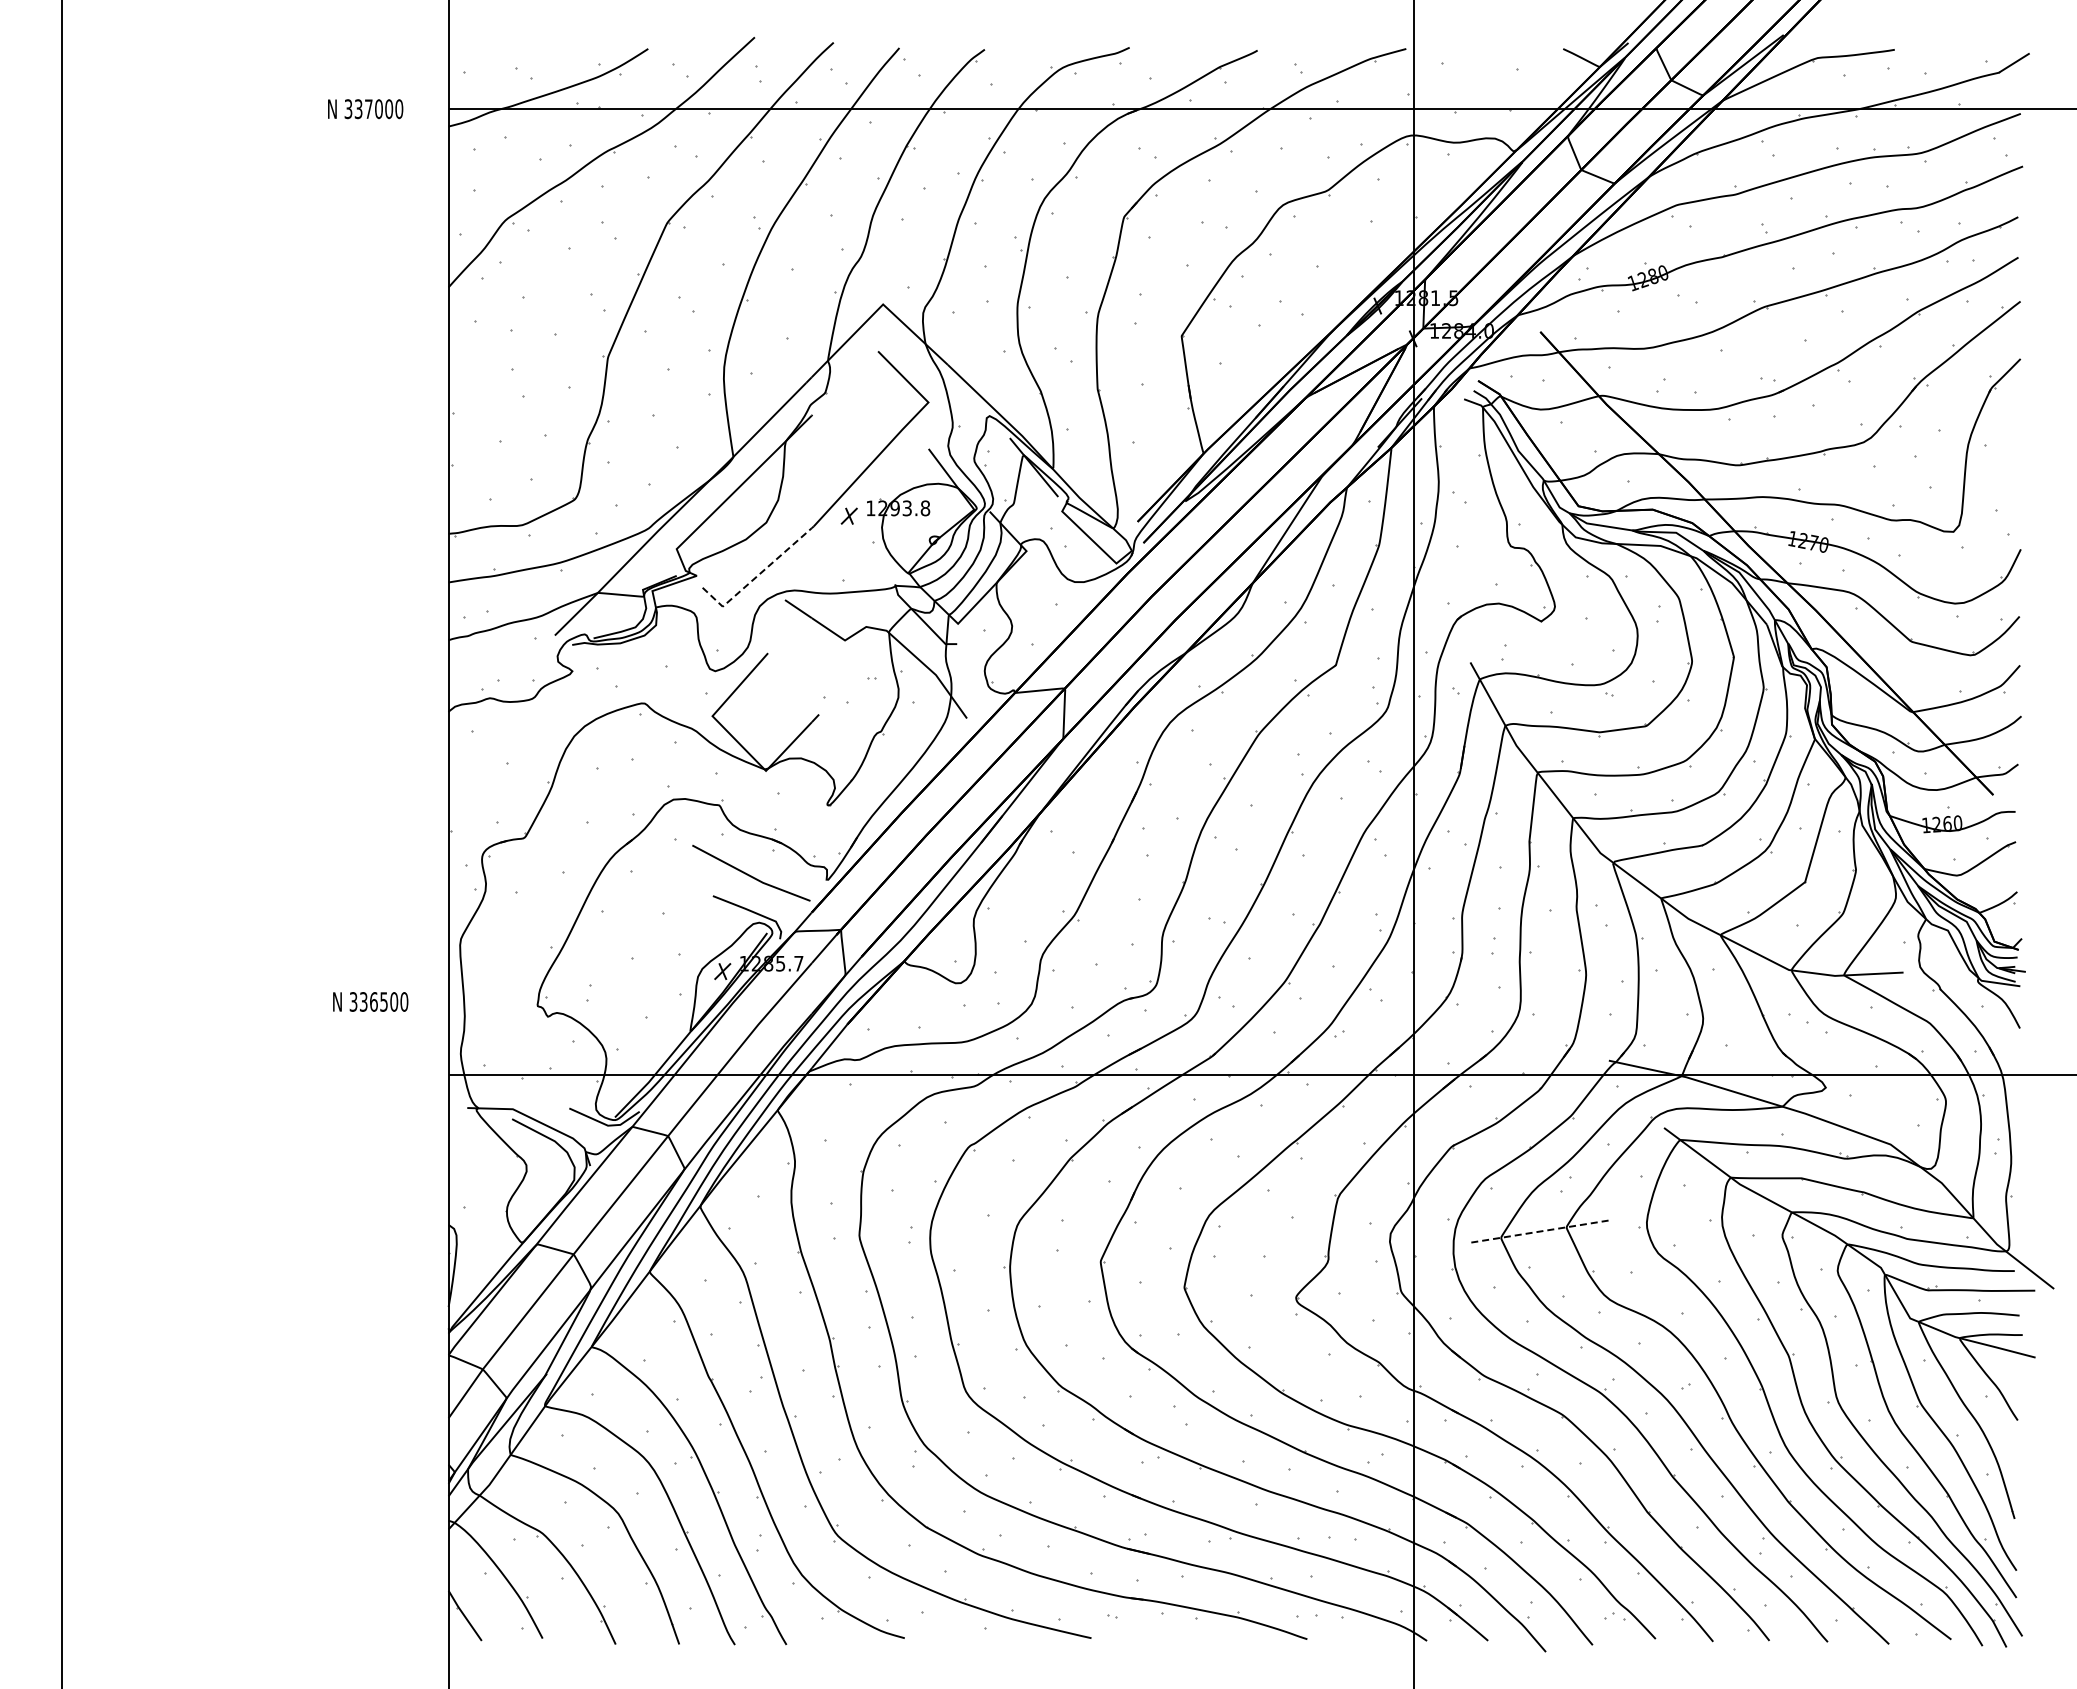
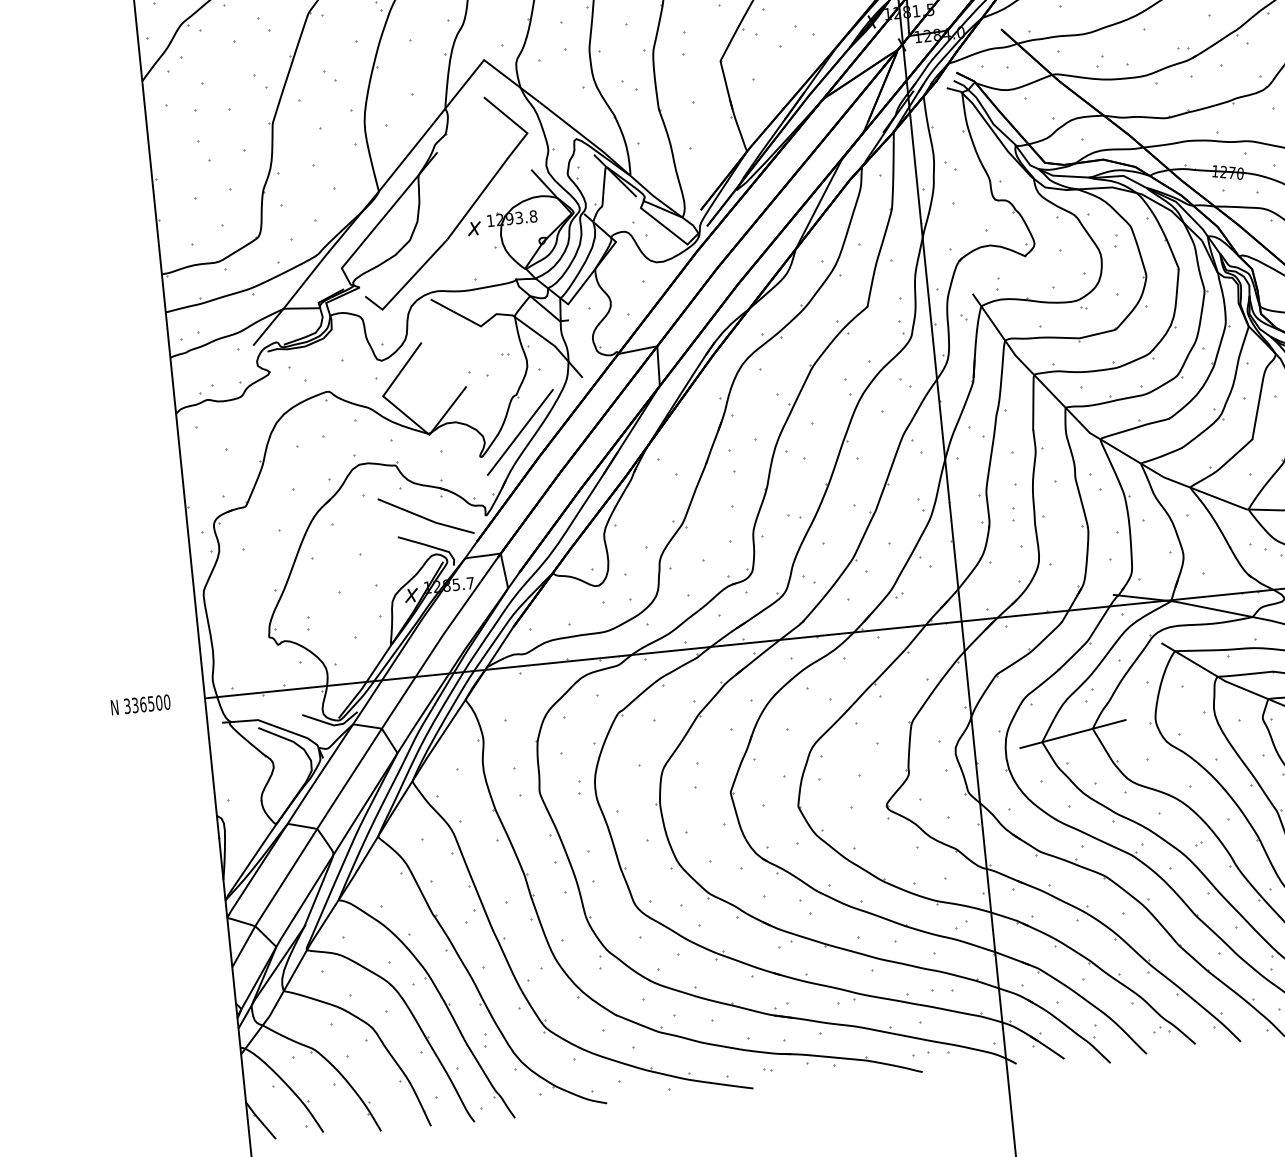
line: (756, 577) -> (406, 284), dashed -> solid
line: (880, 779) -> (519, 432), added
text: (370, 1001) -> (140, 704), moved
line: (1541, 1231) -> (1073, 734), dashed -> solid

